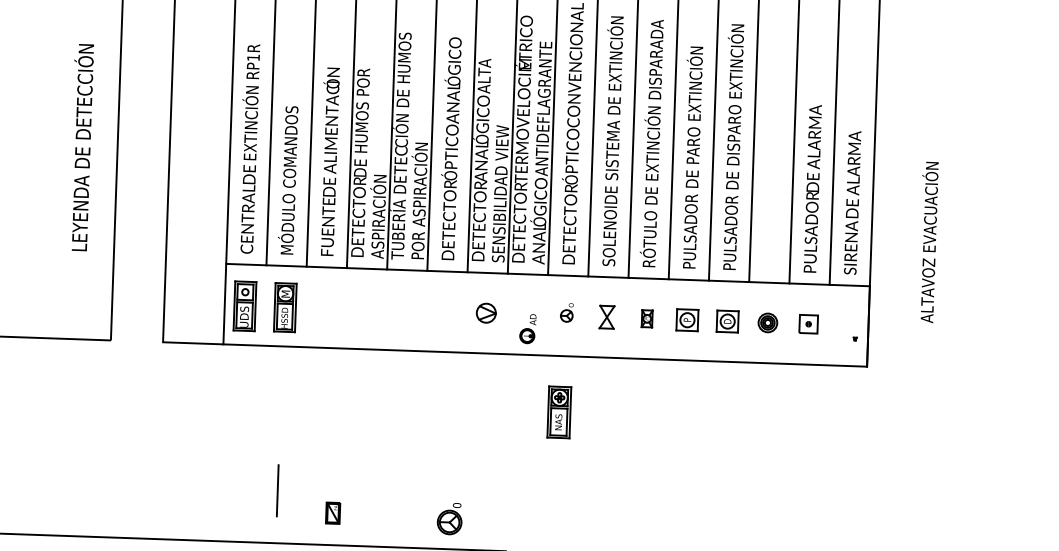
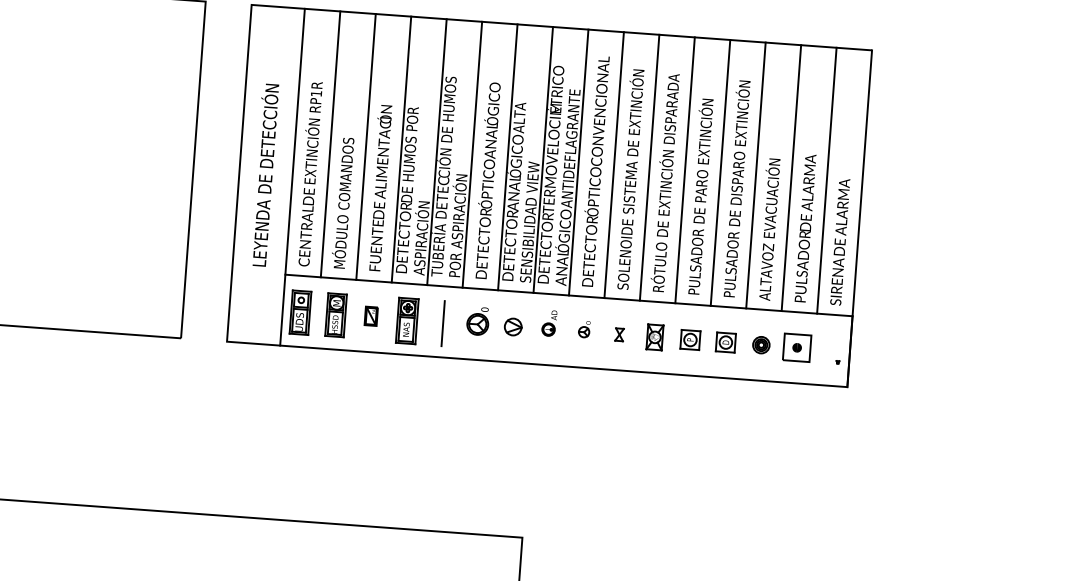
text: (82, 146) -> (265, 174), moved
text: (929, 242) -> (769, 229), moved
part: (606, 317) -> (619, 334), size x0.62
part: (646, 318) -> (654, 337), size x1.67
part: (808, 324) -> (797, 347), size x1.67
part: (528, 329) -> (549, 323), moved
part: (558, 411) -> (406, 320), moved
line: (276, 490) -> (442, 323), moved
part: (332, 512) -> (370, 315), moved
part: (449, 519) -> (477, 321), moved

